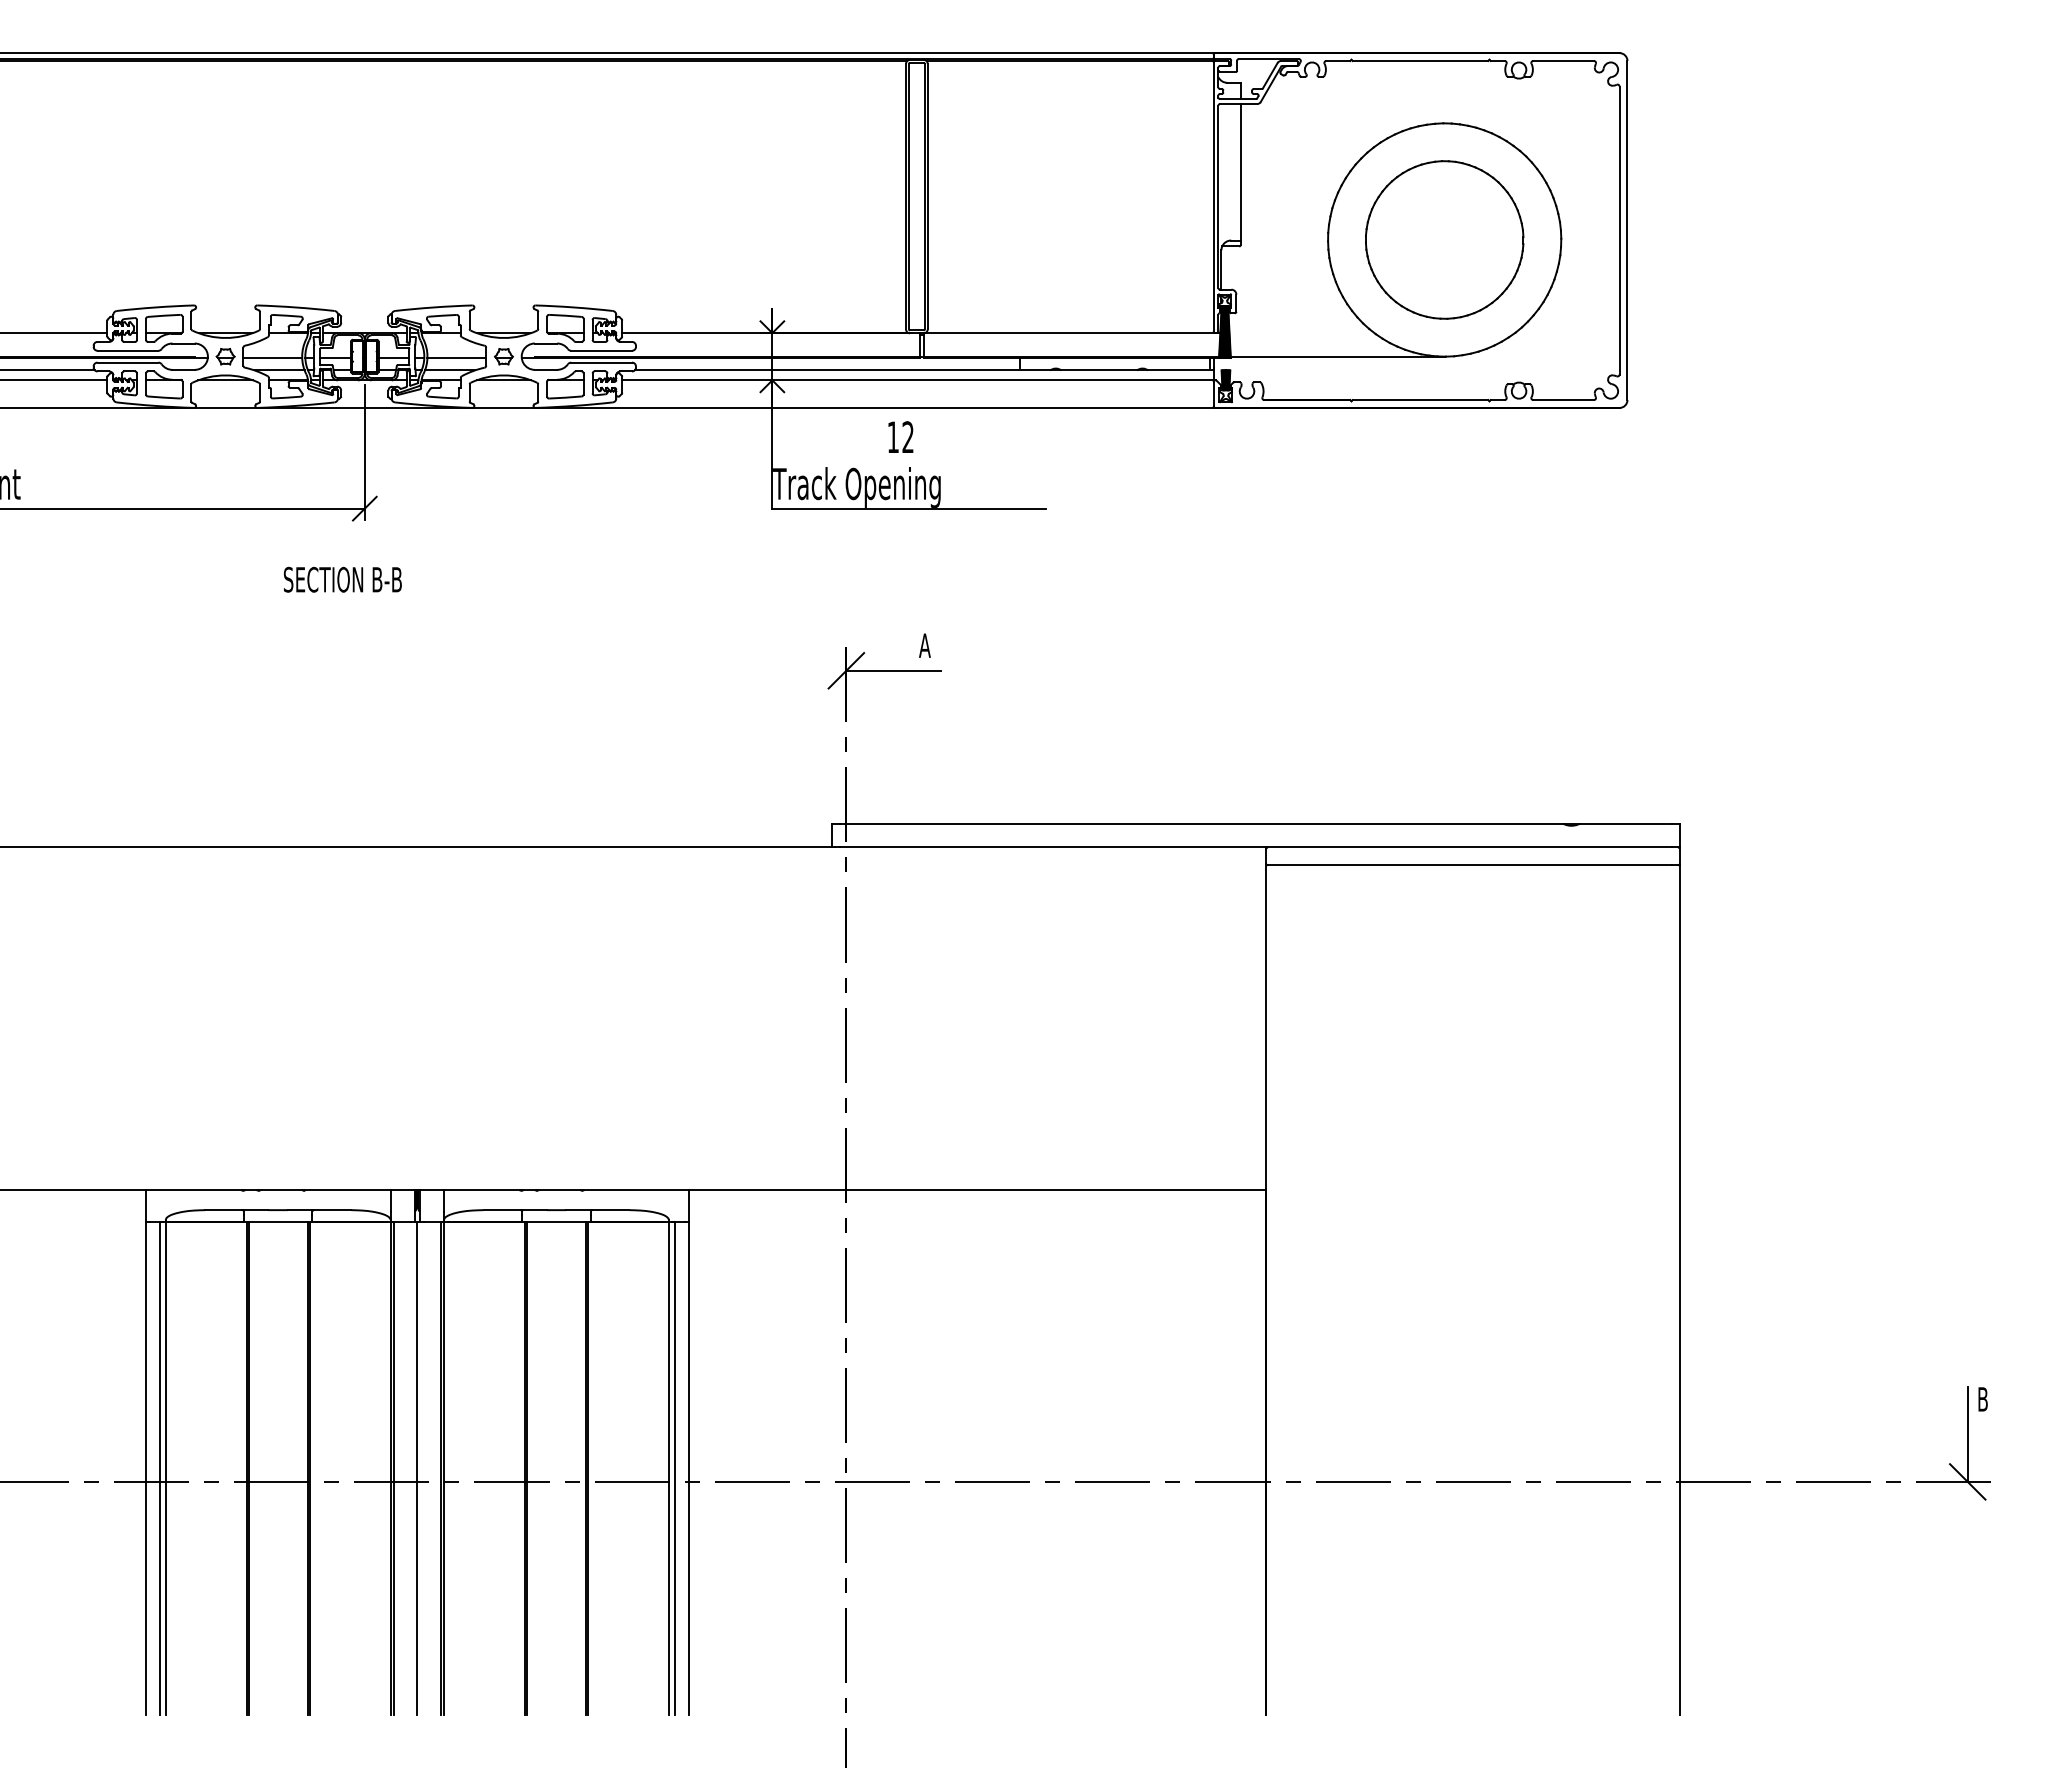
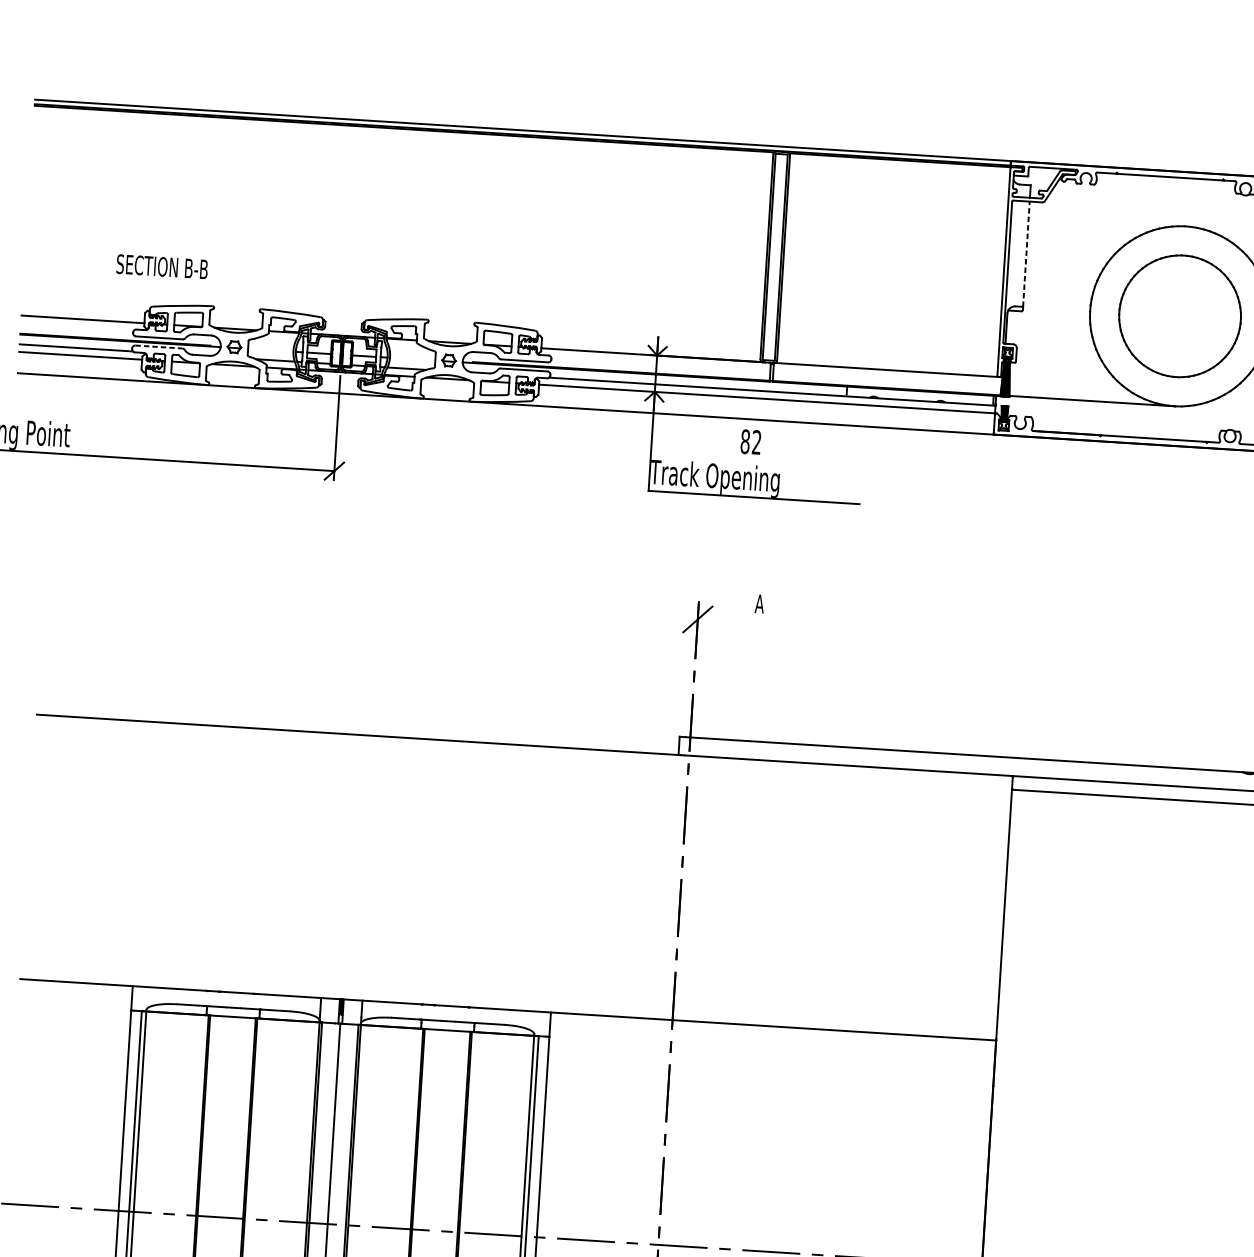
line: (1241, 171) -> (1026, 253), solid -> dashed
line: (272, 357) -> (270, 350), removed
line: (456, 357) -> (412, 359), removed
line: (128, 362) -> (159, 346), solid -> dashed
text: (893, 437) -> (745, 441), 12 -> 82
text: (342, 579) -> (162, 266), moved
line: (893, 670) -> (734, 621), removed

